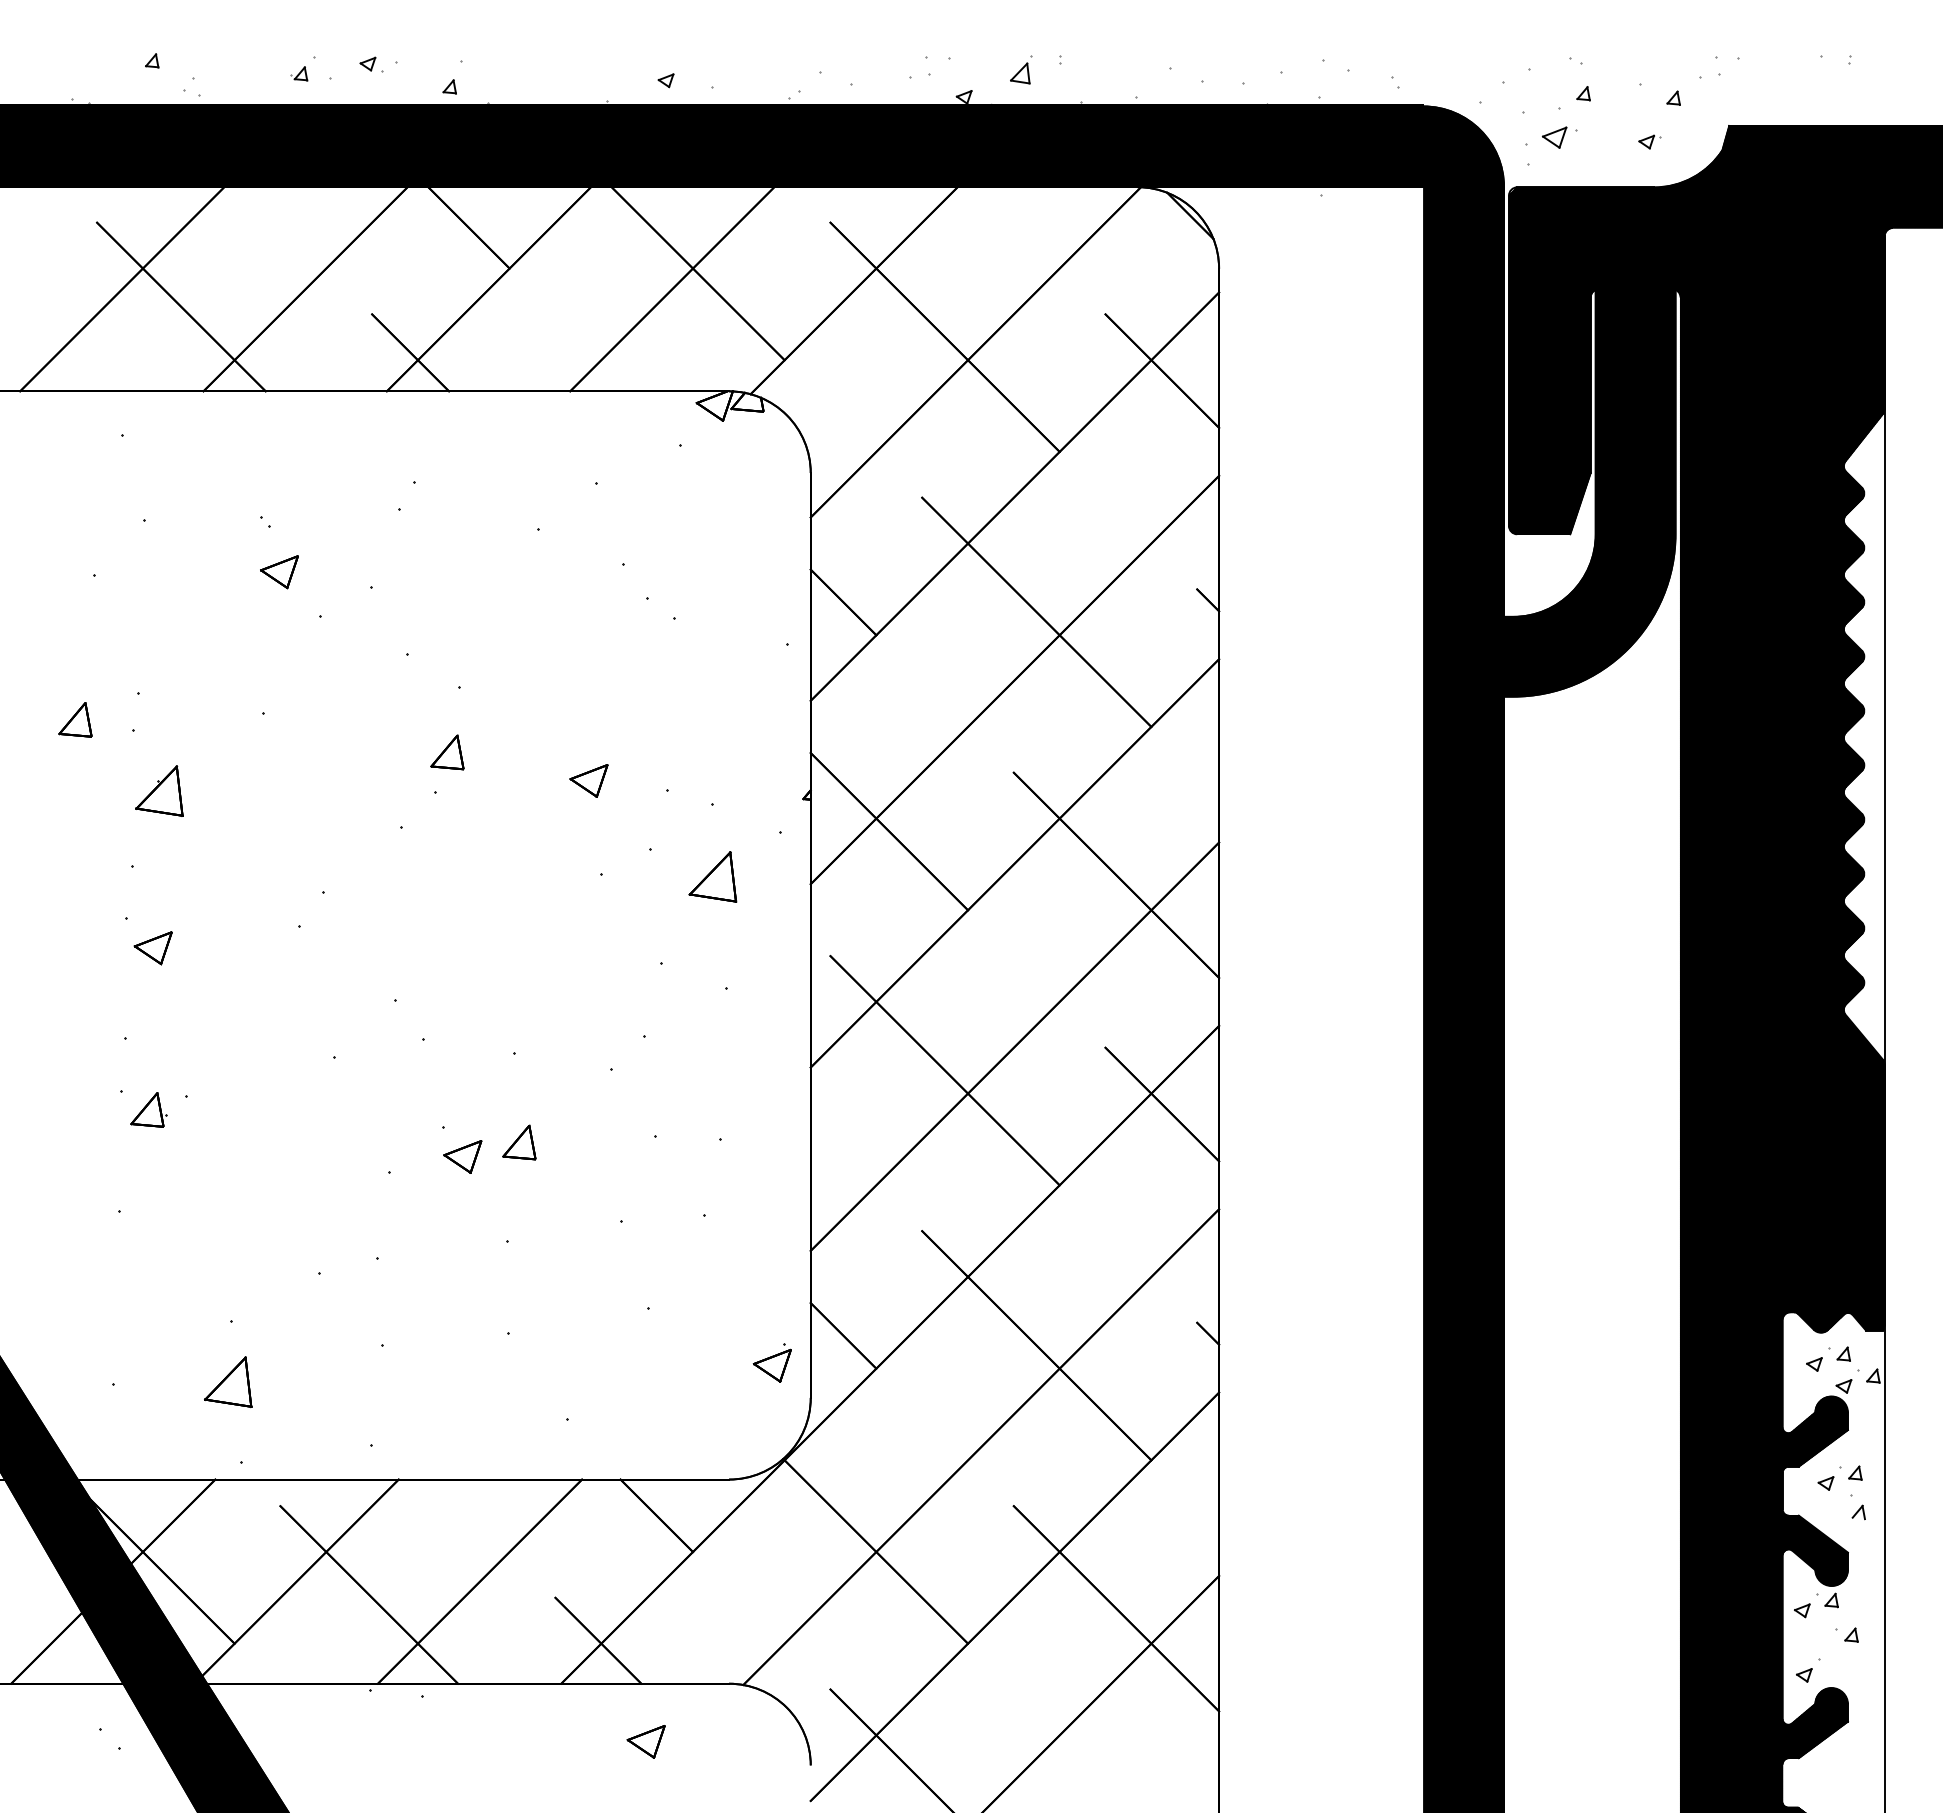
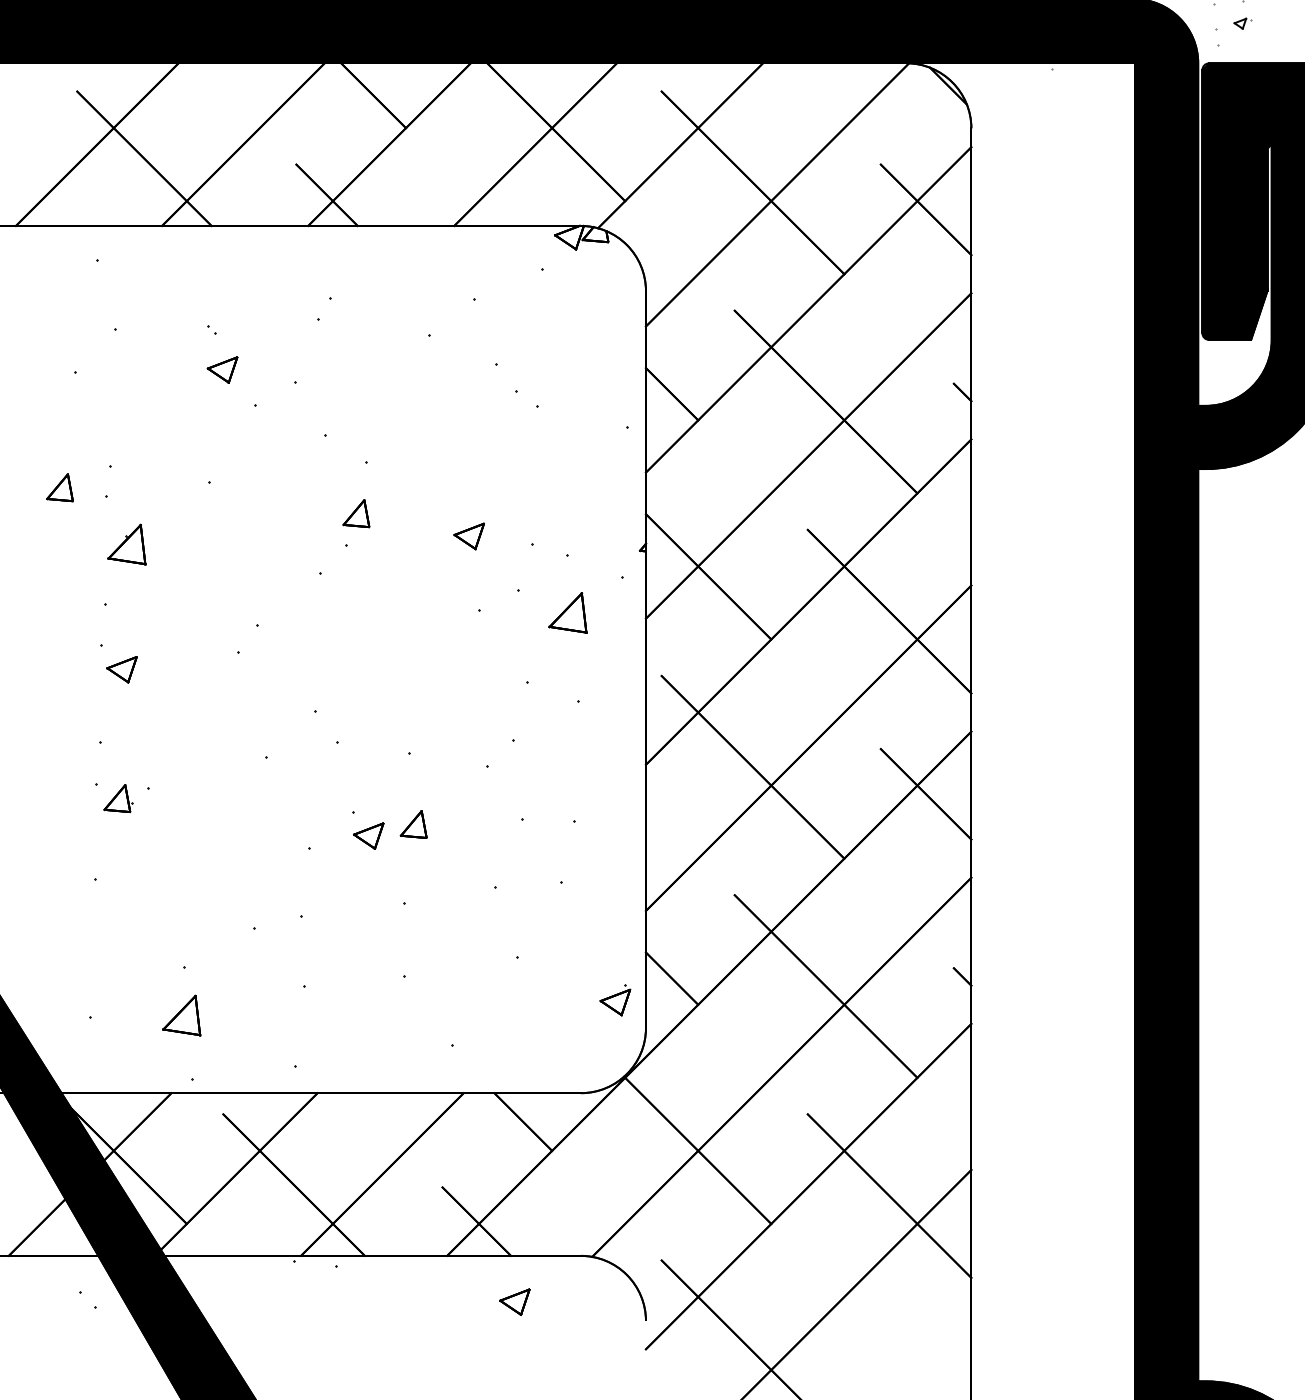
part: (1559, 137) -> (1242, 23), size x0.62

